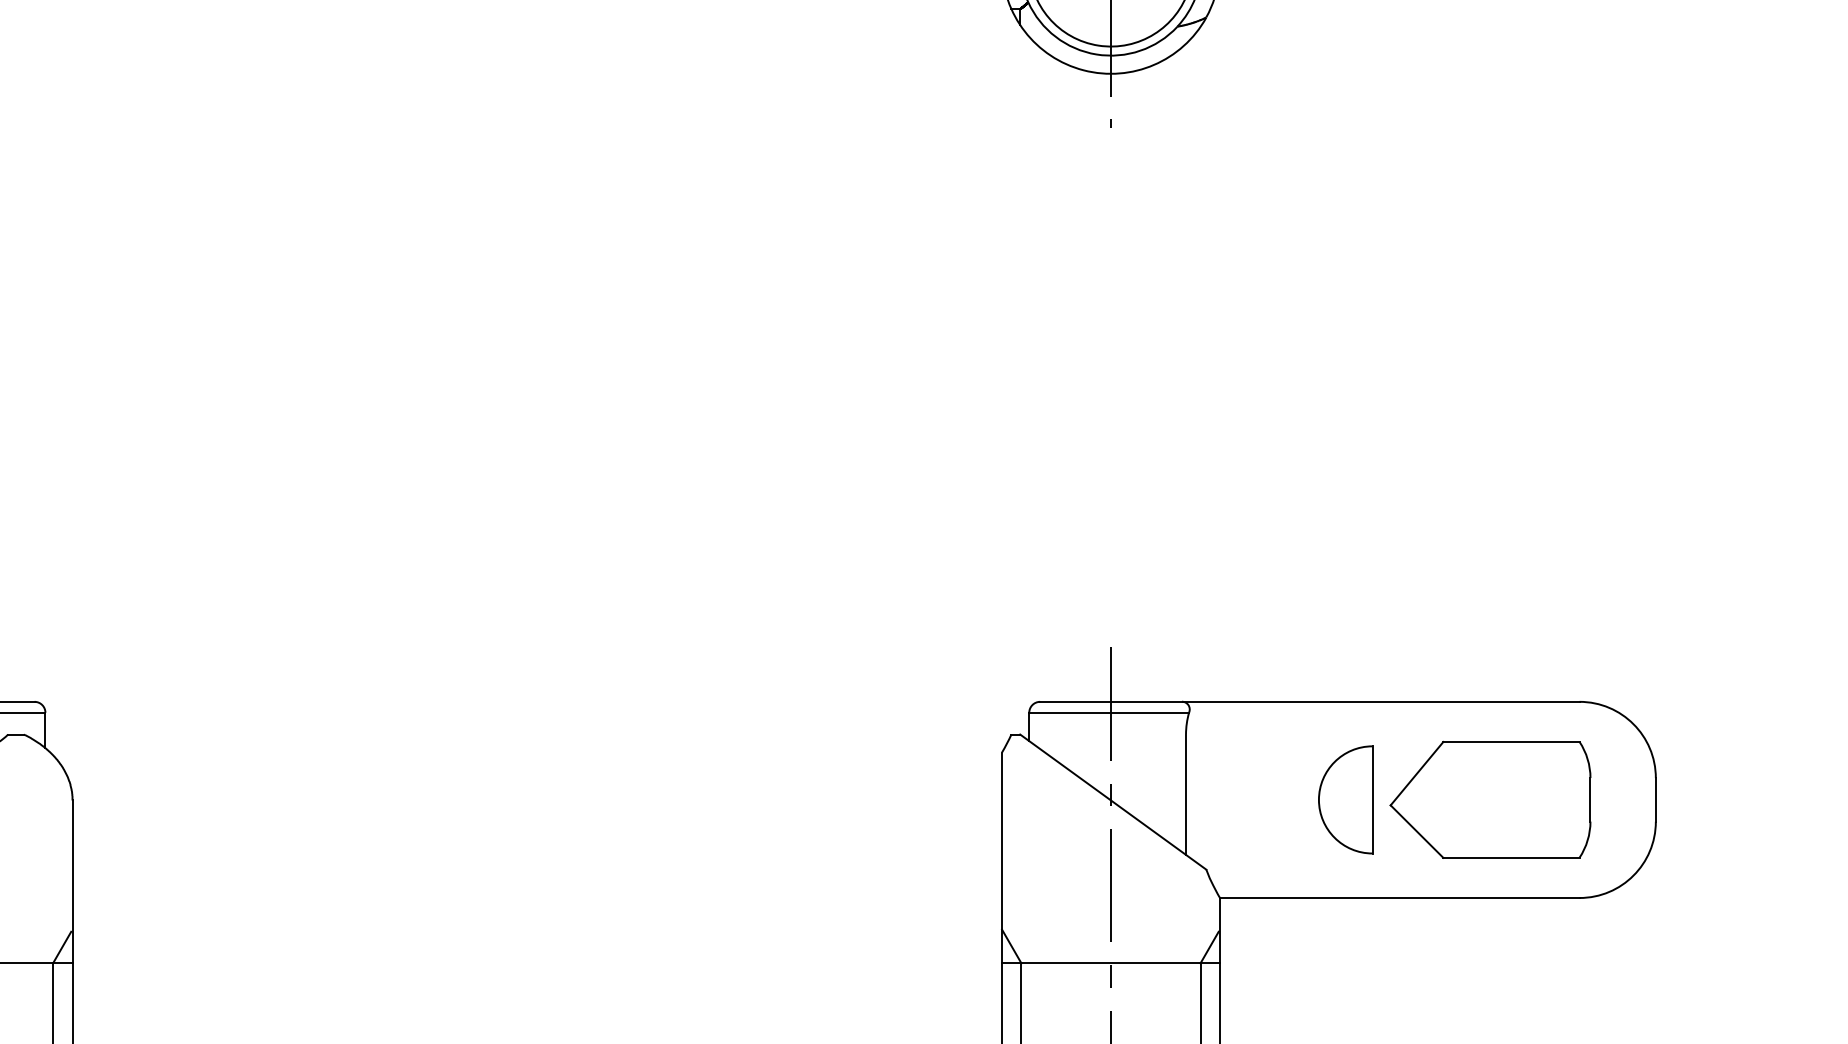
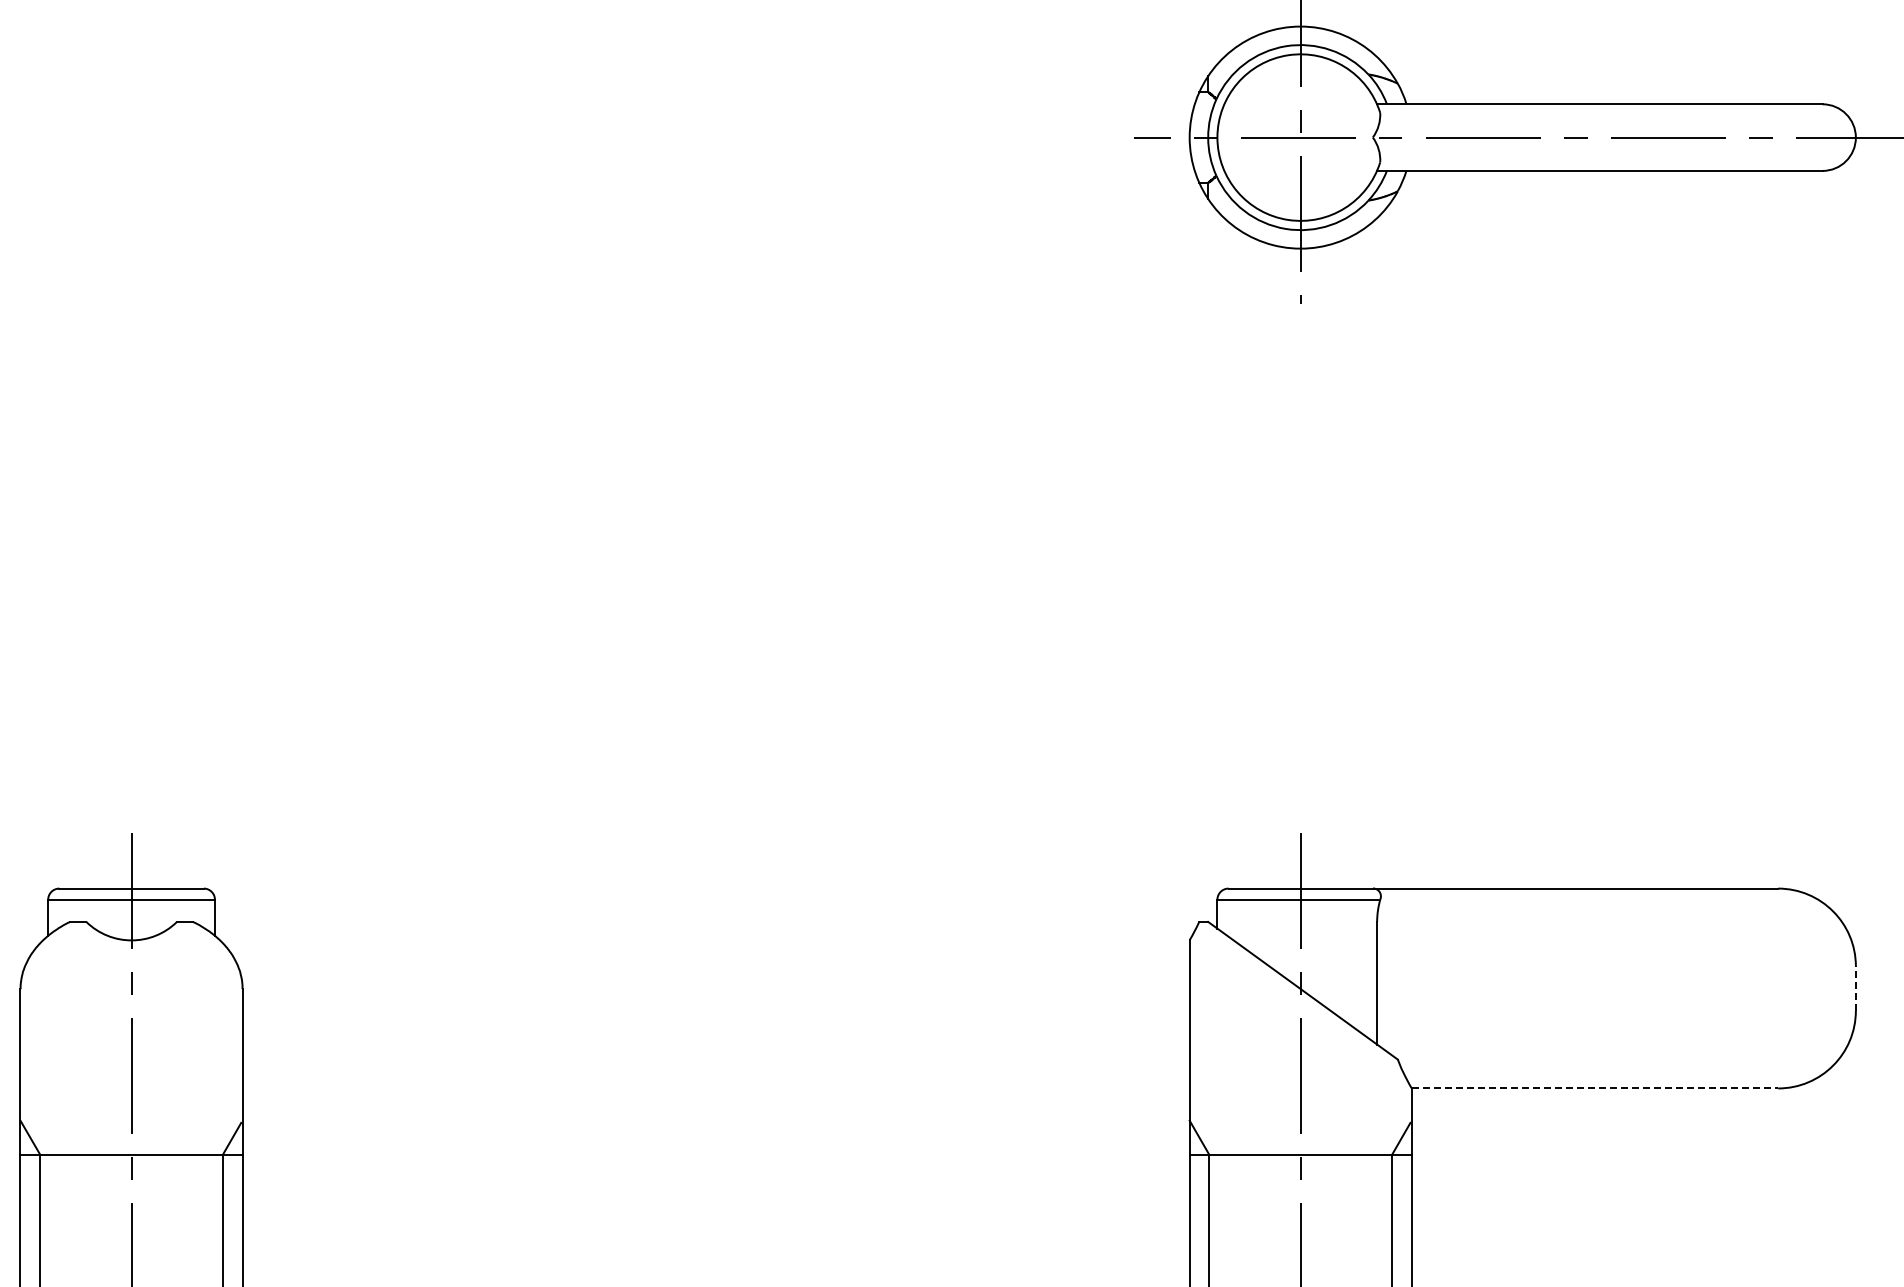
part: (1345, 799) -> (1539, 988), removed
part: (1490, 799) -> (1687, 988), removed
line: (1655, 799) -> (1855, 988), solid -> dashed
line: (1400, 898) -> (1595, 1088), solid -> dashed

